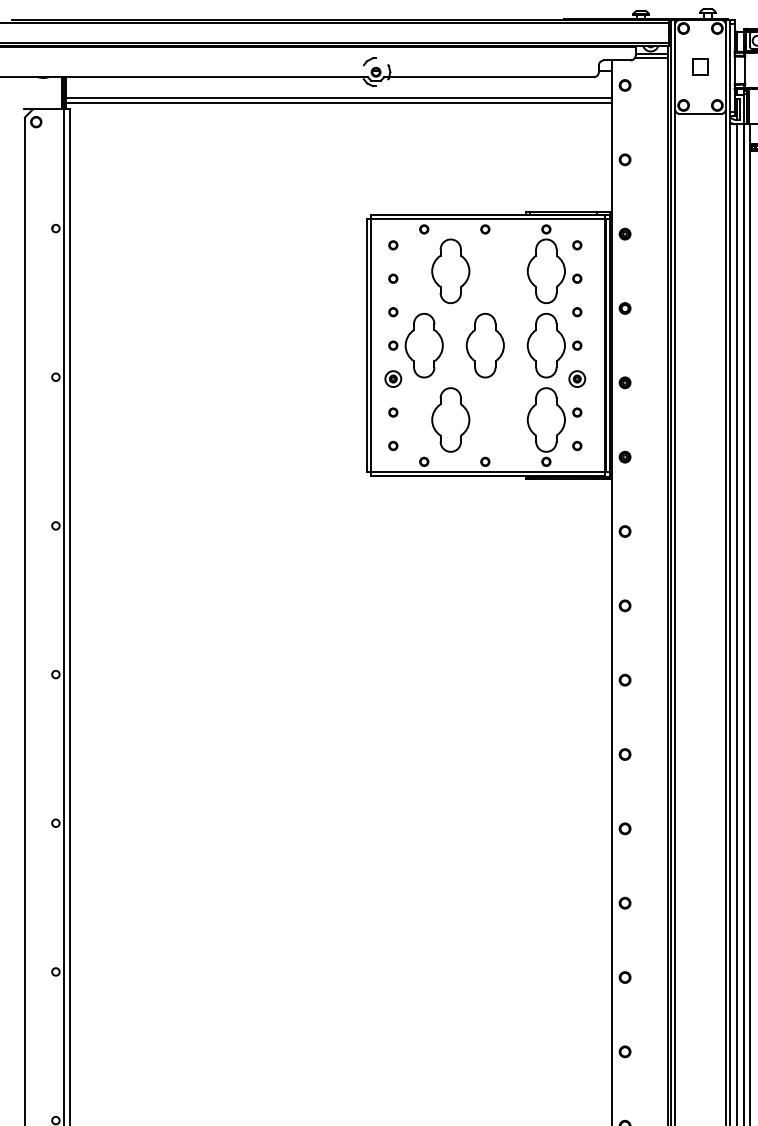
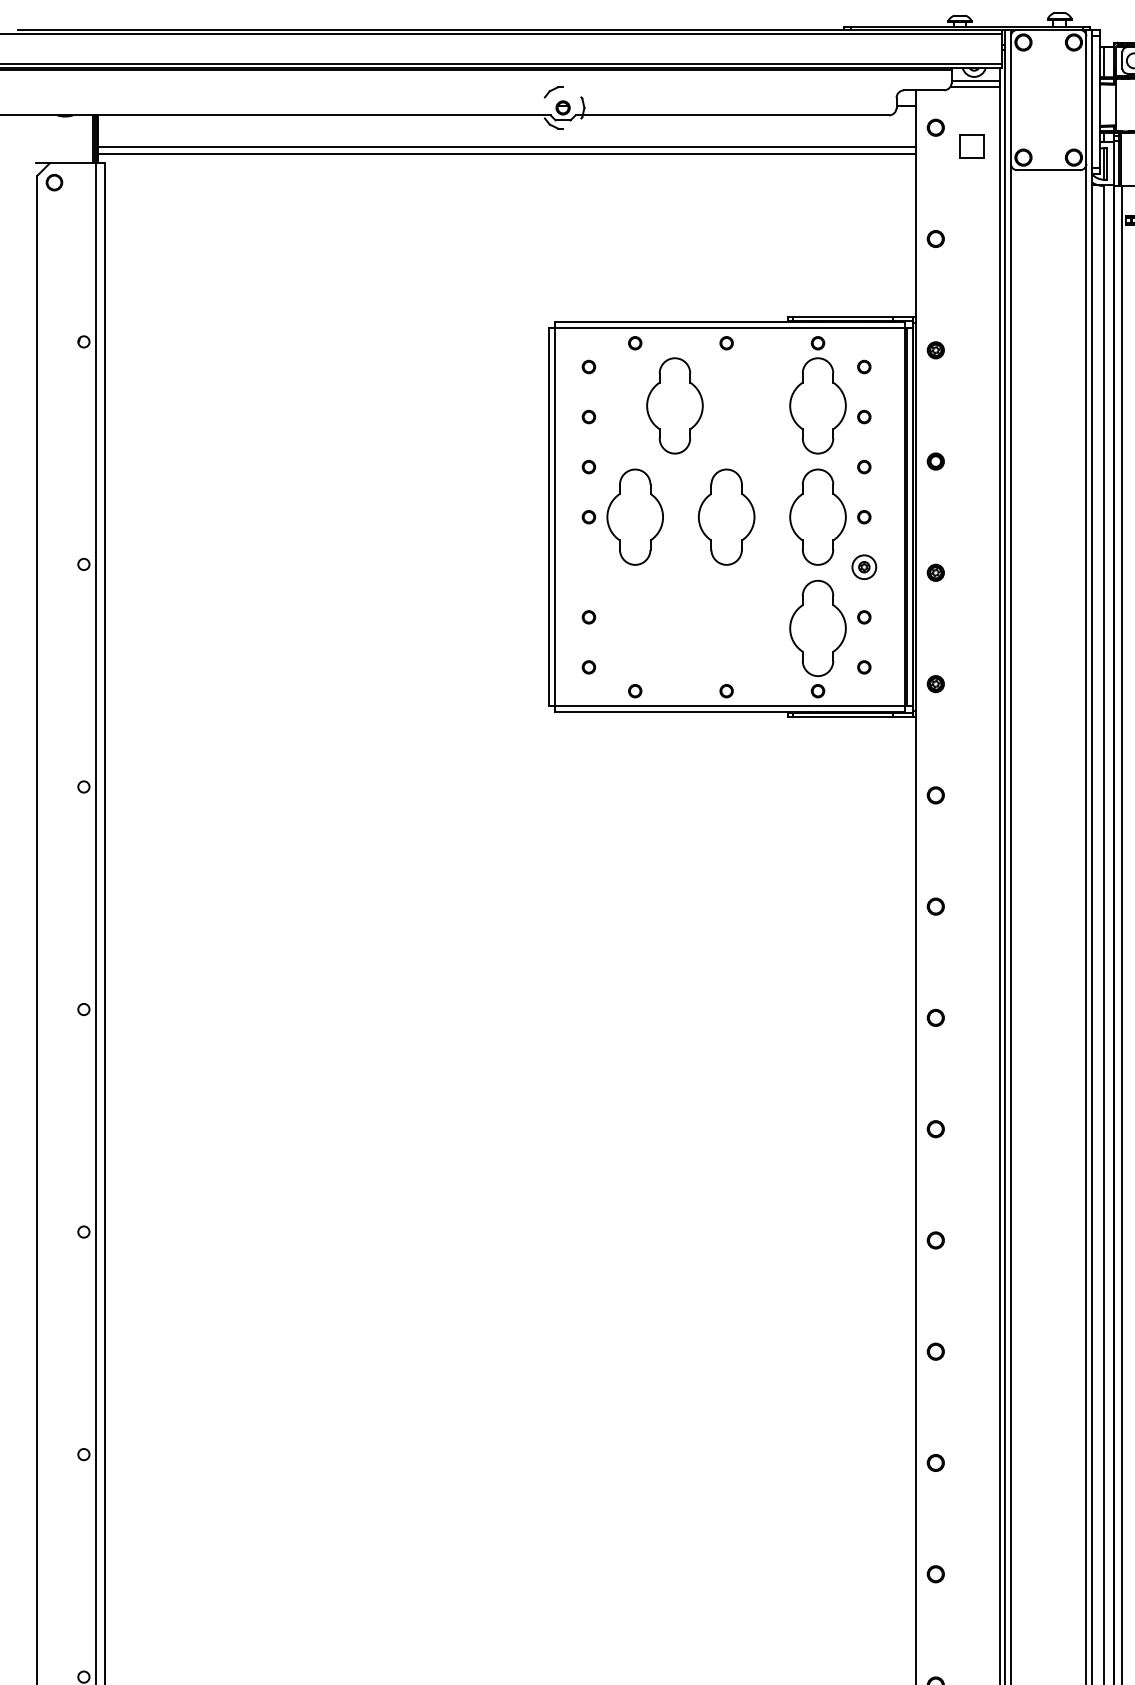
part: (700, 66) -> (972, 145), moved
part: (393, 378) -> (589, 566), removed
part: (450, 419) -> (674, 627), removed

